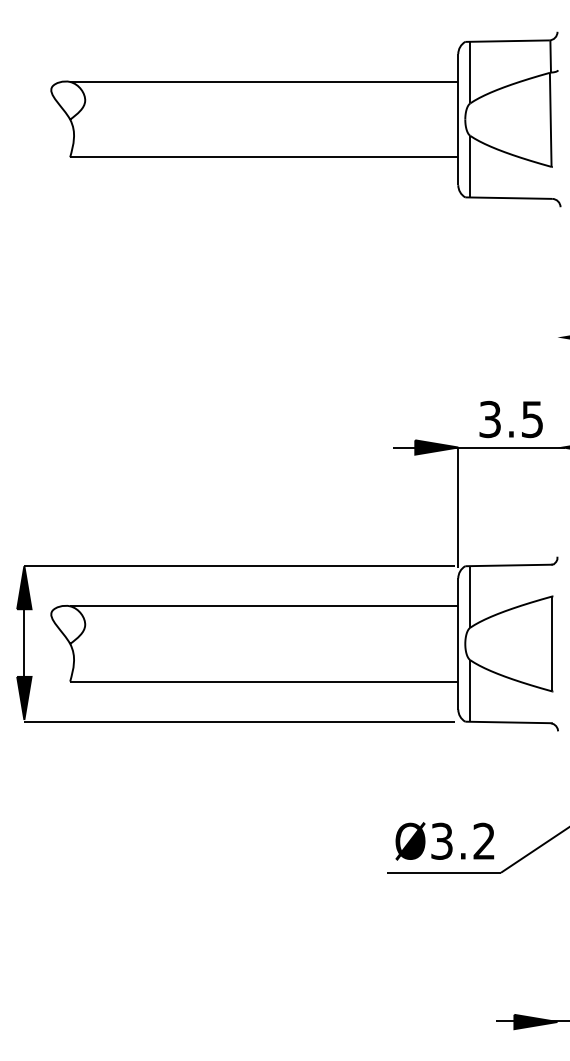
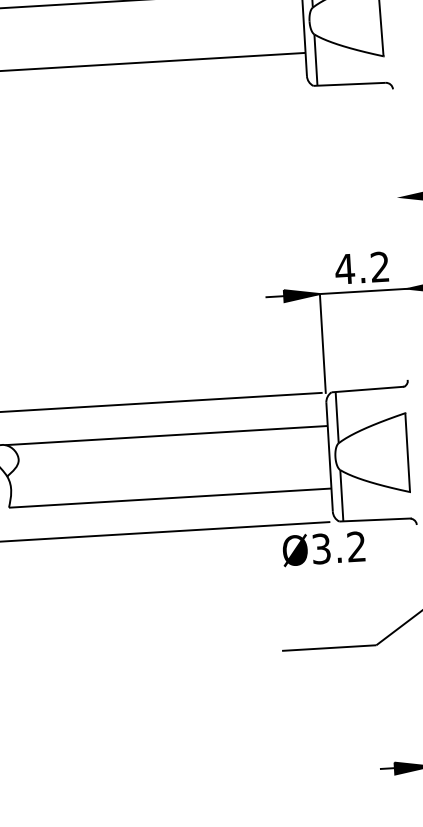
text: (510, 419) -> (361, 268), 3.5 -> 4.2
text: (444, 841) -> (323, 548), moved

